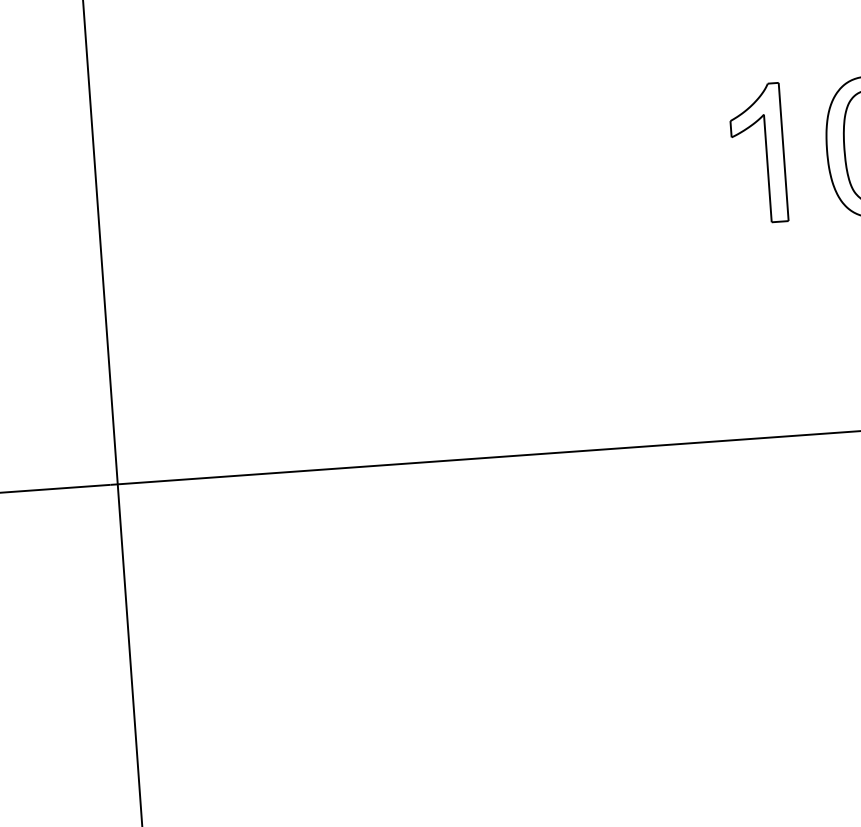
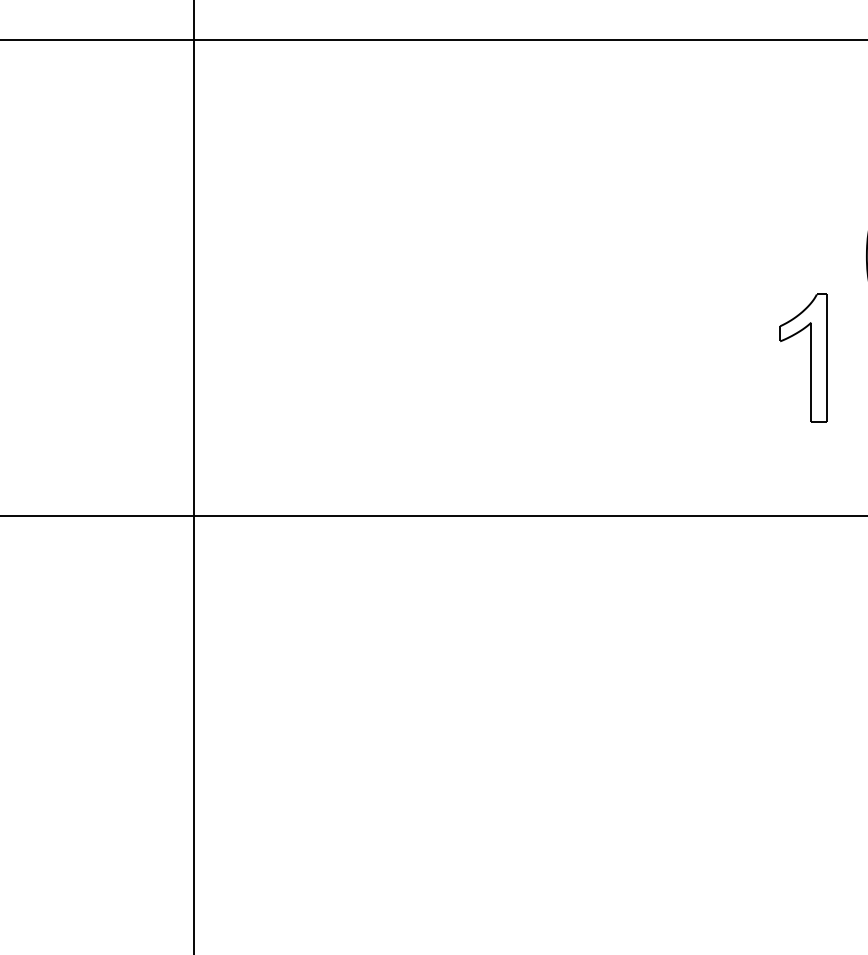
part: (765, 152) -> (810, 357), moved

